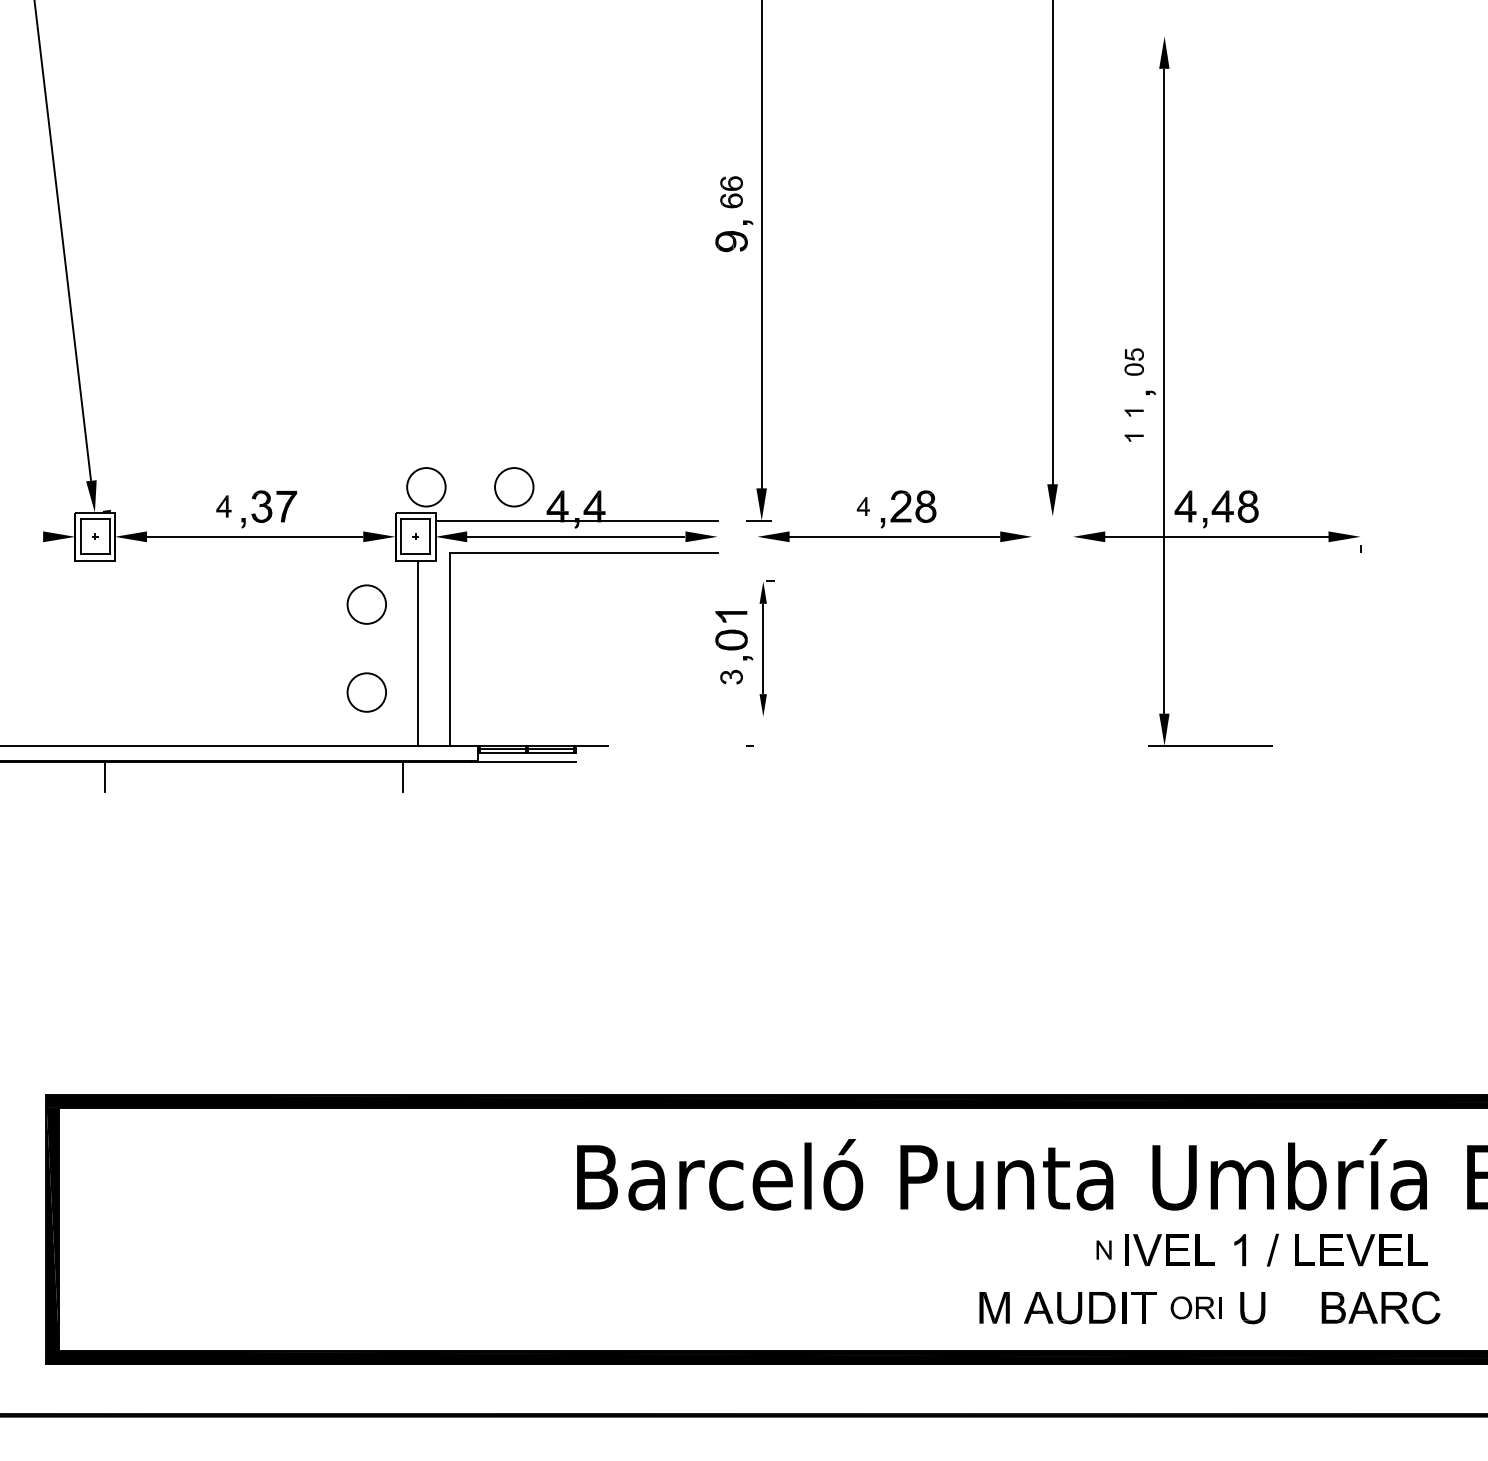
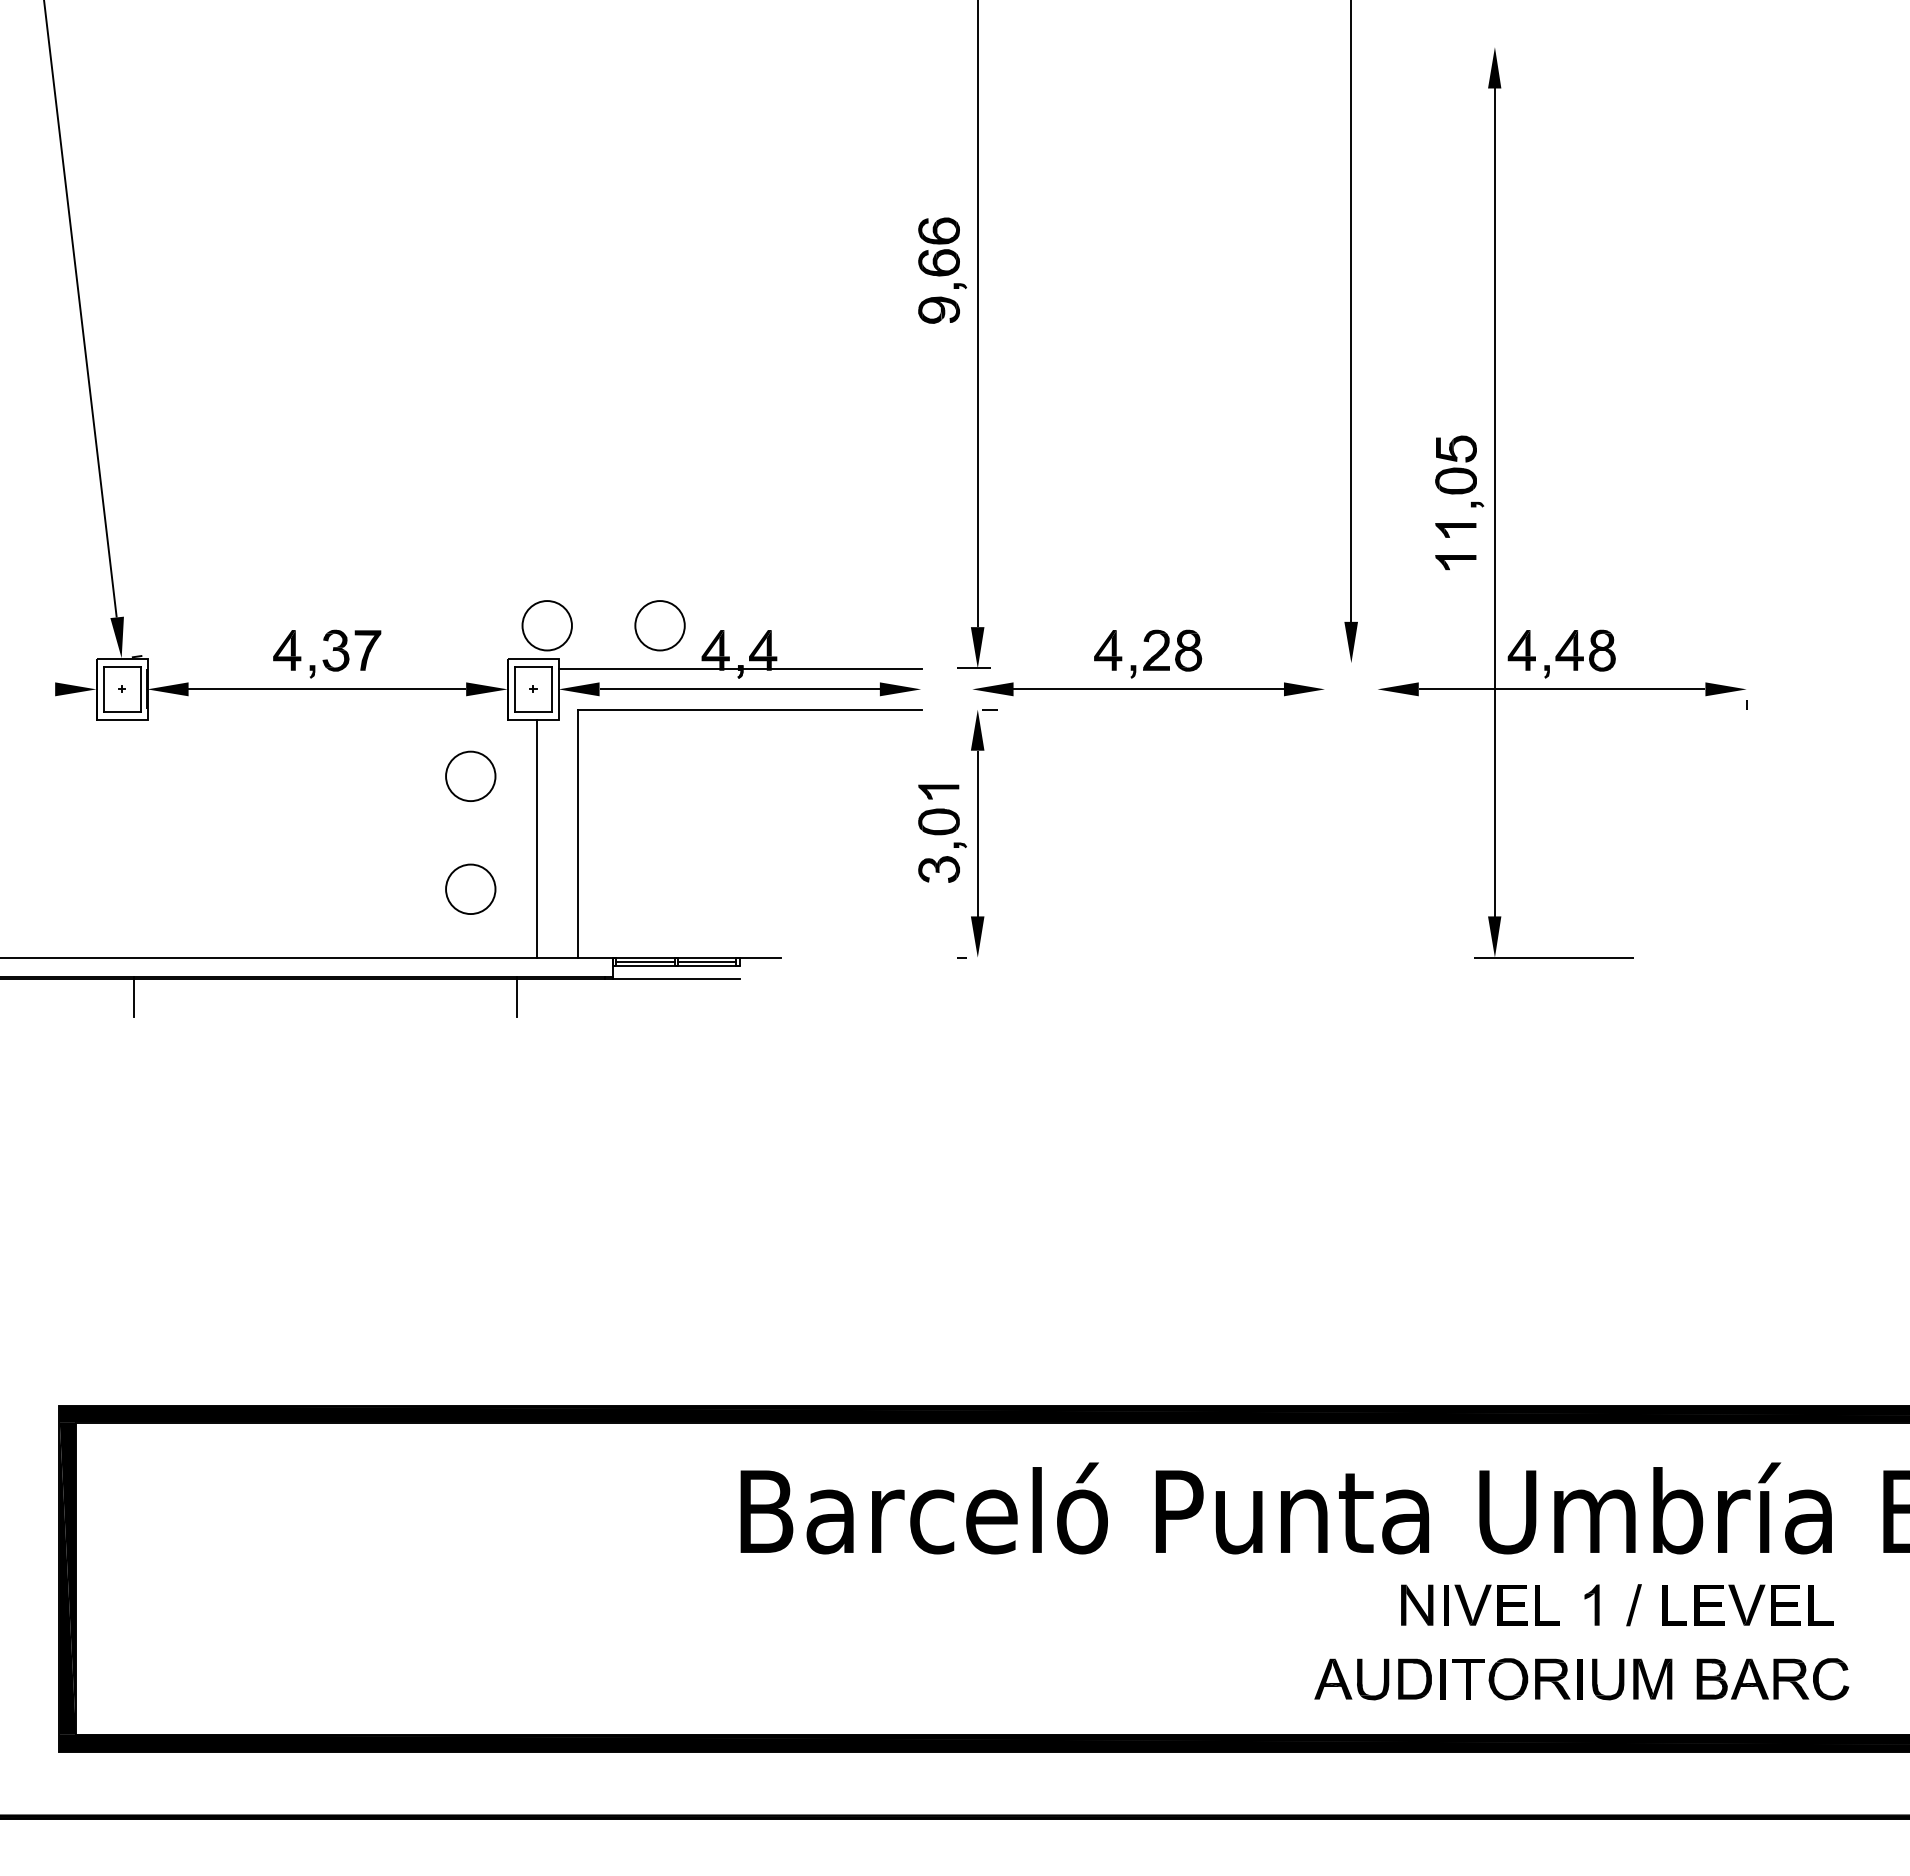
part: (731, 191) -> (938, 246), size x1.43
part: (1133, 361) -> (1455, 464), size x1.67
part: (1133, 413) -> (1455, 530), size x1.67
part: (1133, 438) -> (1455, 562), size x1.67
part: (224, 506) -> (287, 650), size x1.43
part: (863, 506) -> (1108, 650), size x1.67
part: (766, 648) -> (984, 832), size x1.43
part: (731, 677) -> (938, 869), size x1.43
part: (1104, 1249) -> (1417, 1604), size x1.67
part: (994, 1307) -> (1652, 1678), moved
part: (1196, 1308) -> (1535, 1679), size x1.43

